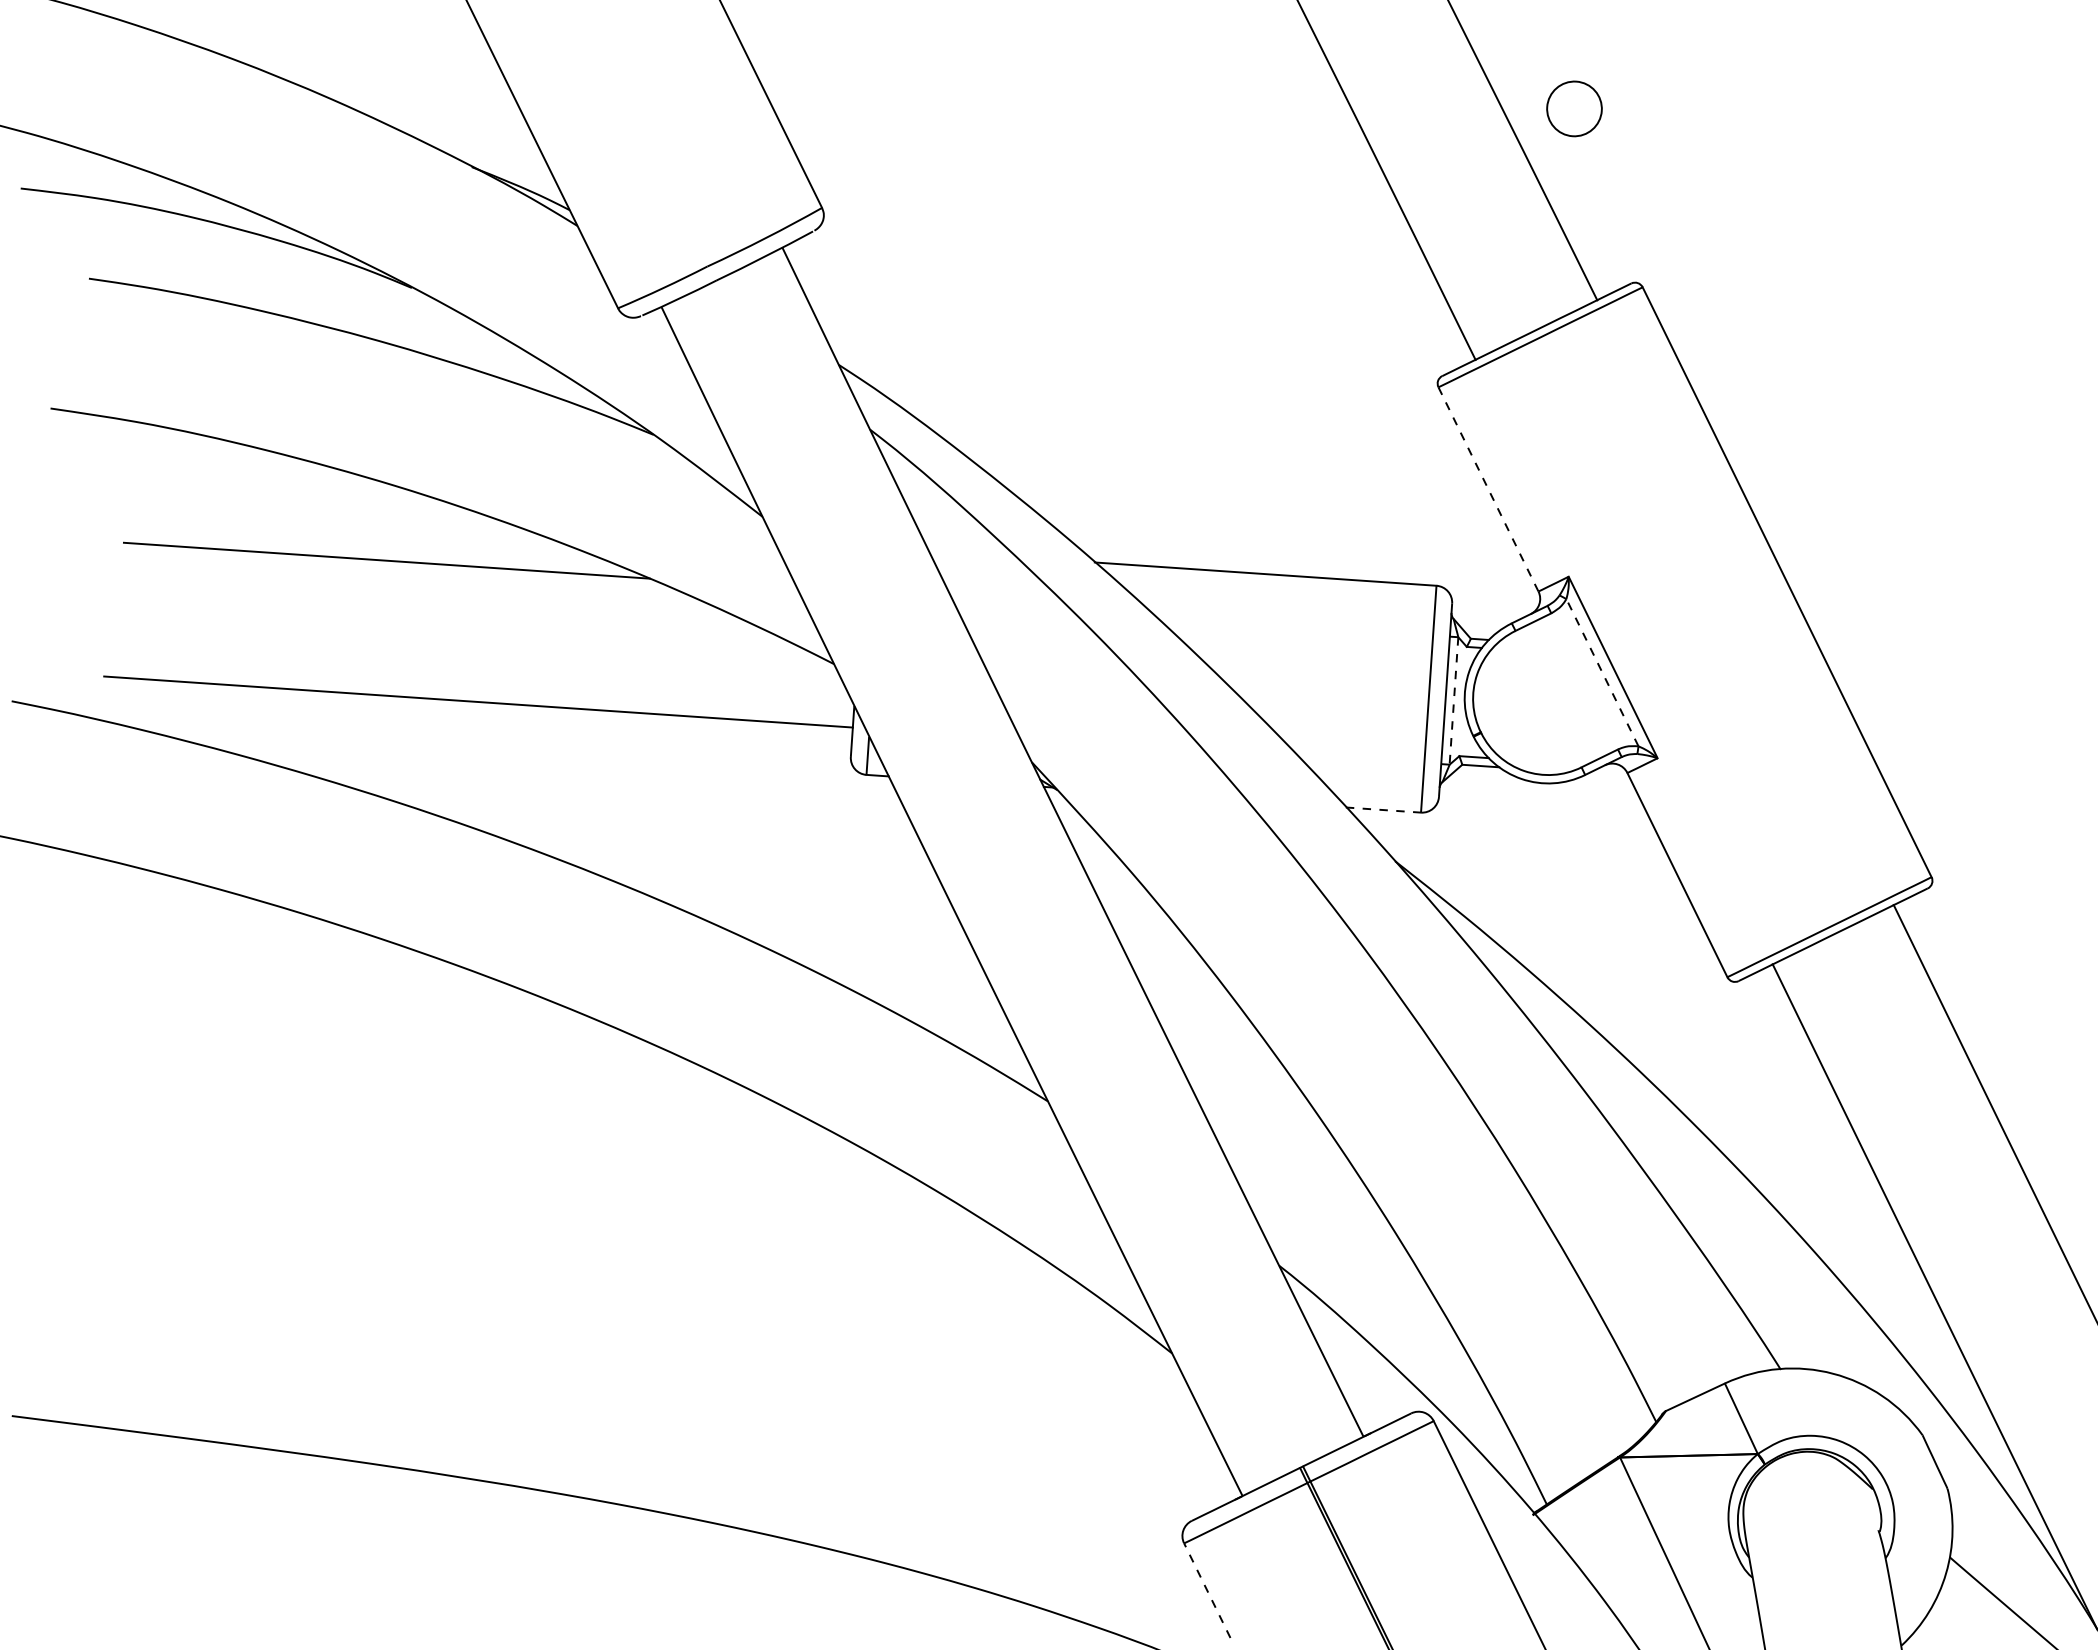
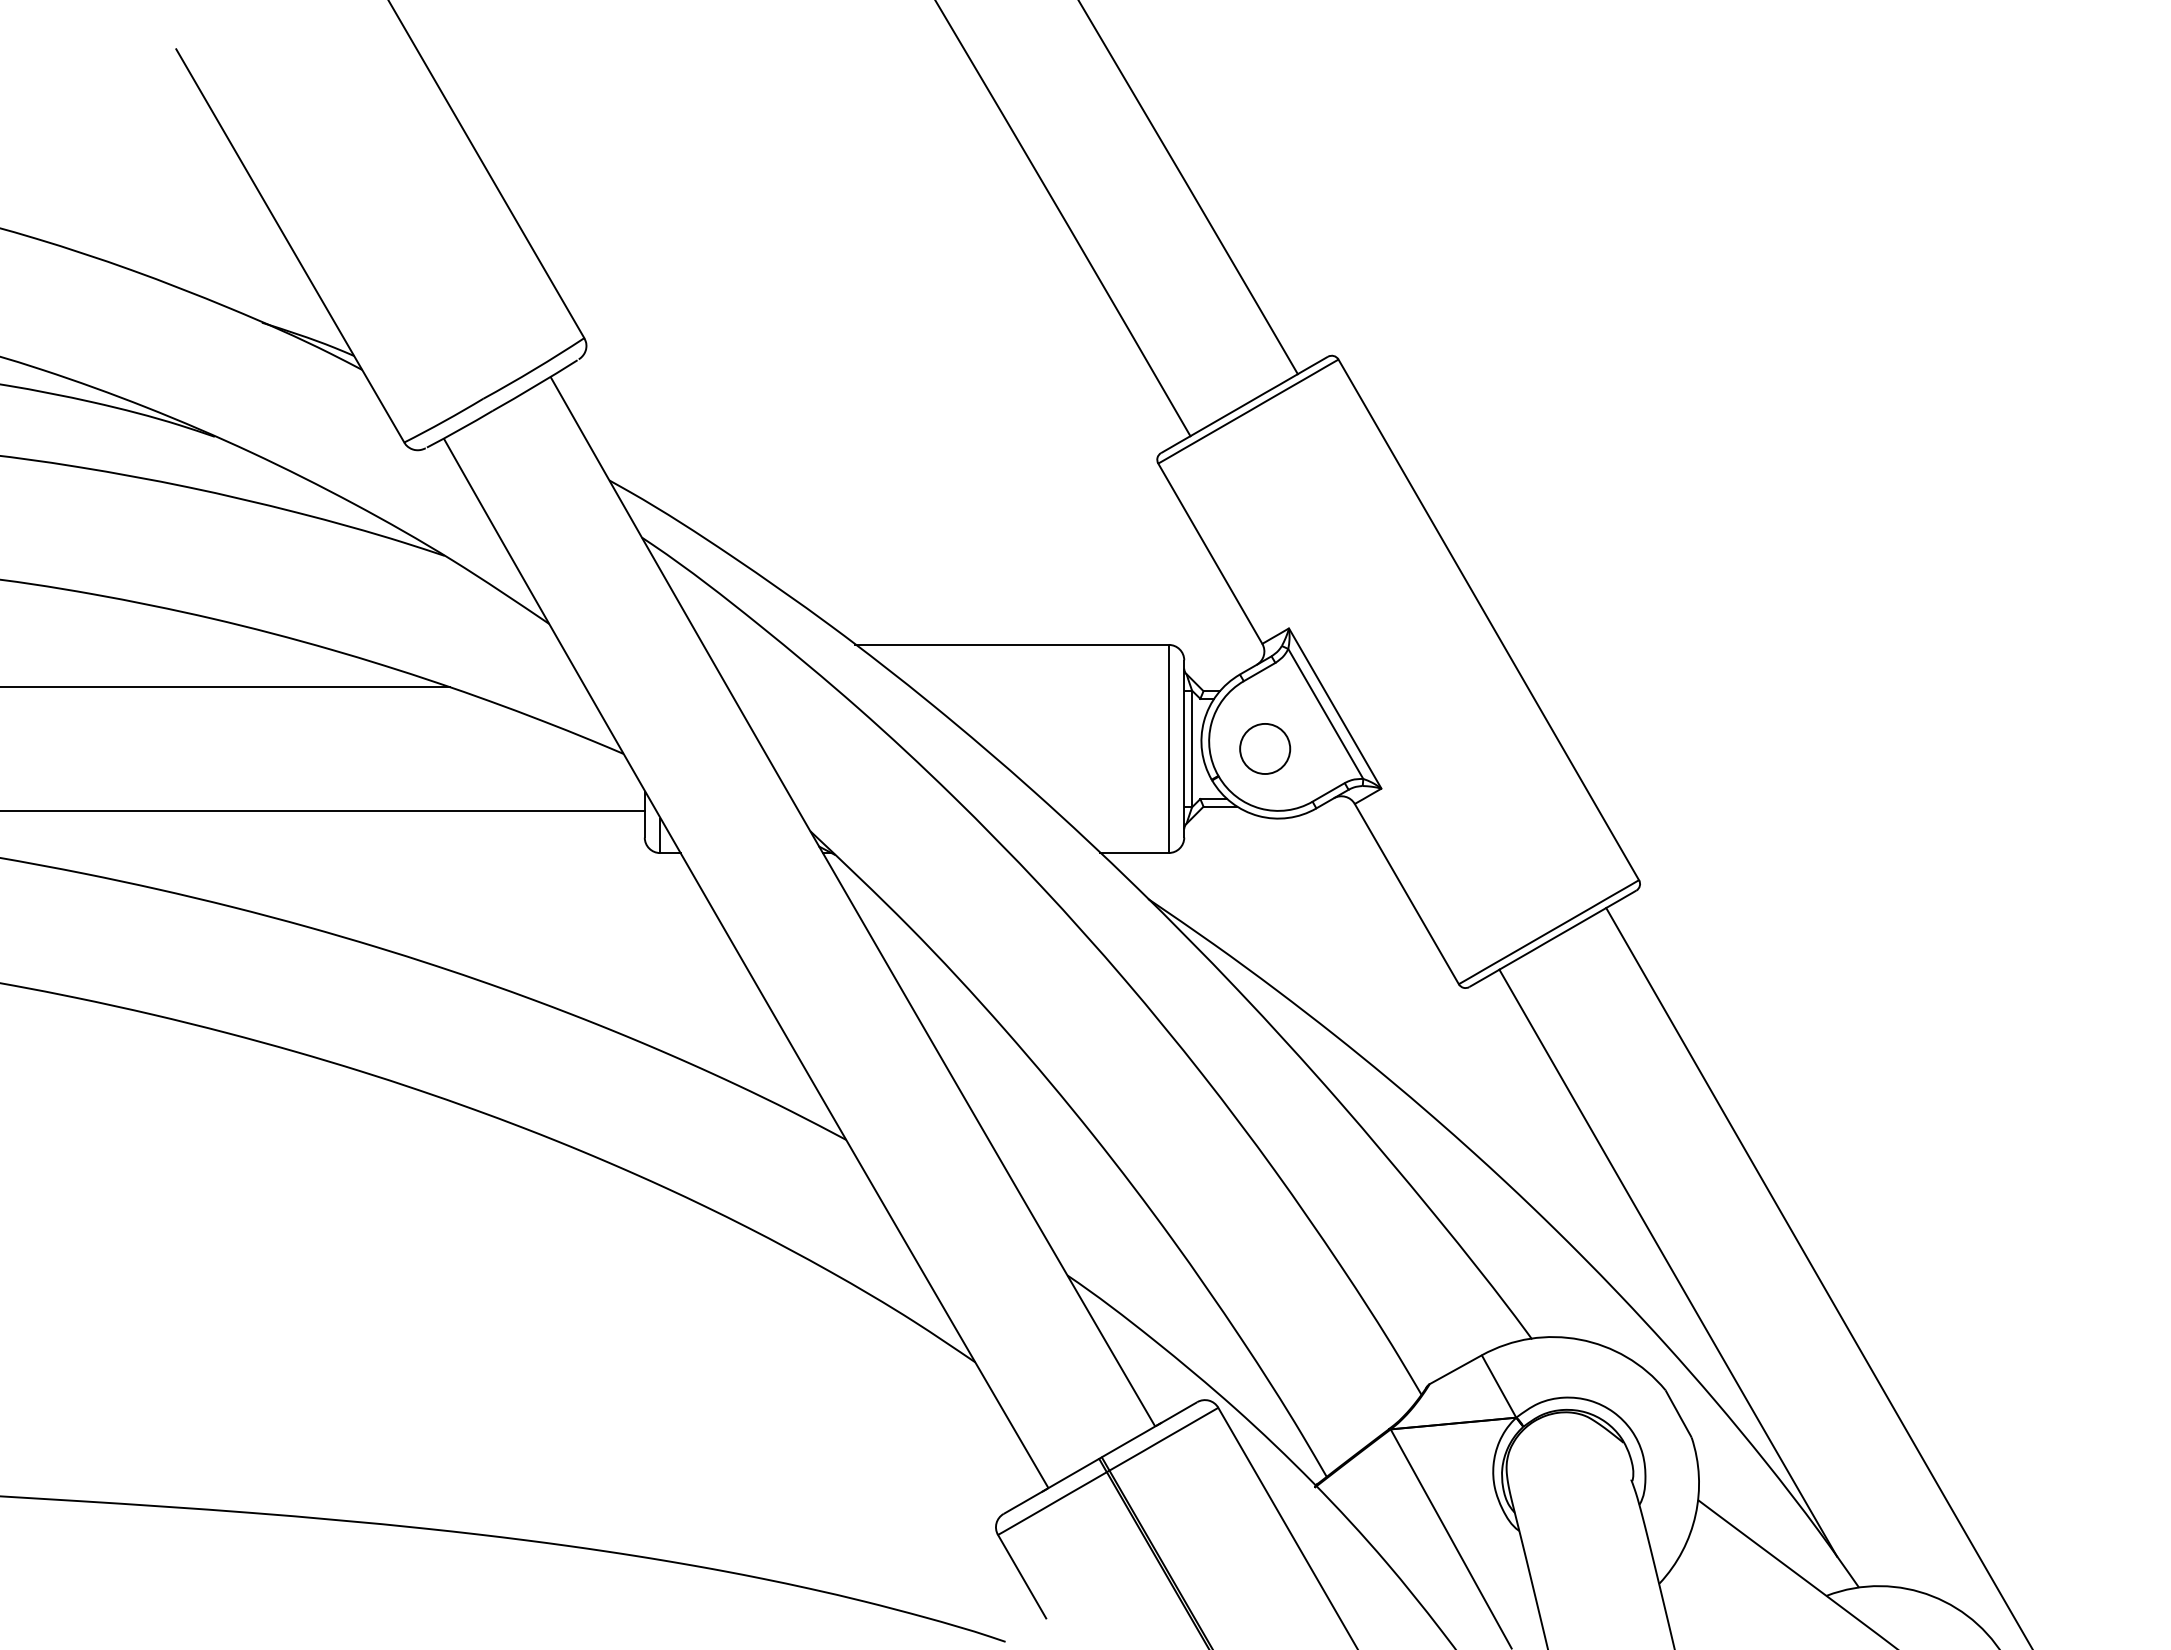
circle: (1574, 108) -> (1265, 748), moved
line: (1488, 490) -> (1210, 554), dashed -> solid
line: (1602, 672) -> (1325, 713), dashed -> solid
line: (1453, 701) -> (1191, 749), dashed -> solid
line: (1383, 810) -> (1134, 853), dashed -> solid
line: (1206, 1590) -> (1021, 1576), dashed -> solid

